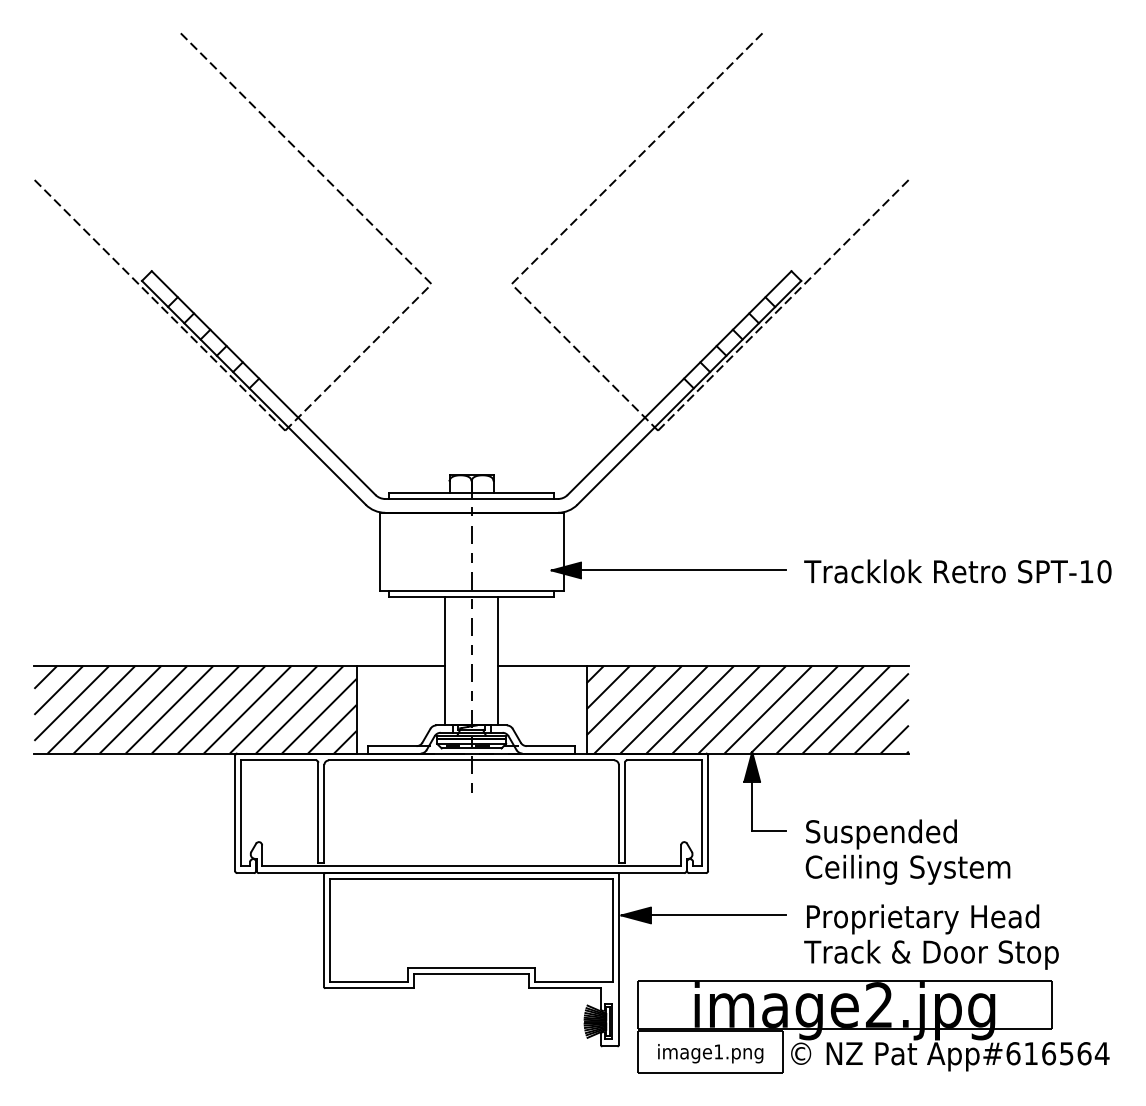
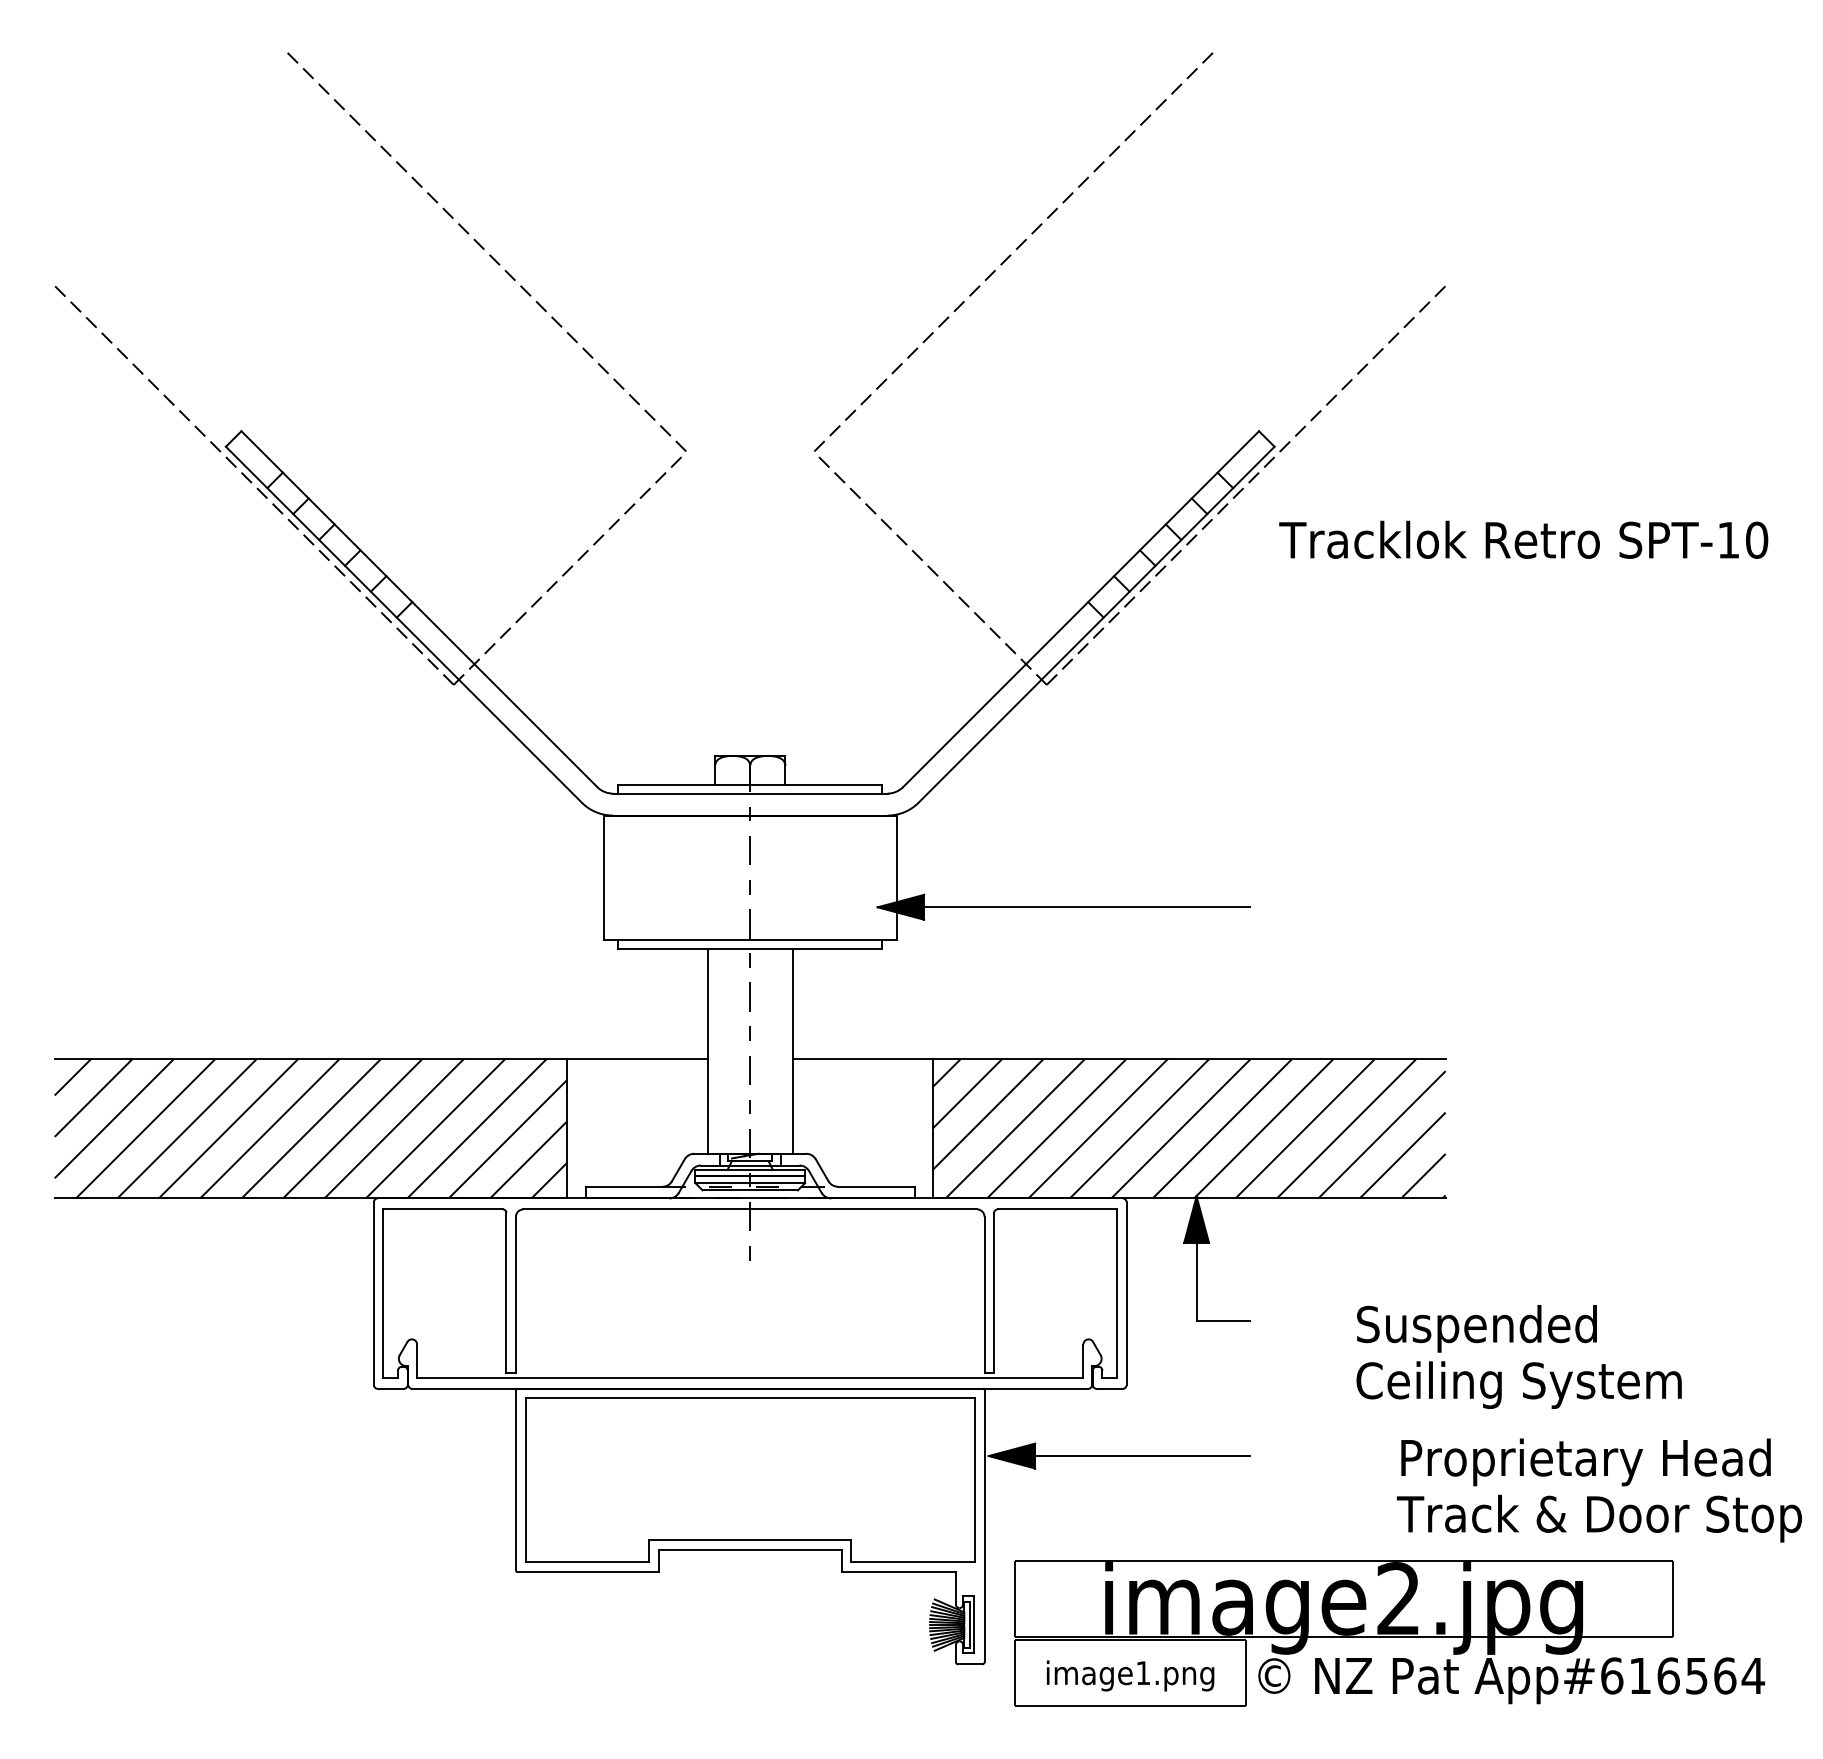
text: (957, 571) -> (1523, 539), moved
text: (907, 851) -> (1518, 1355), moved
text: (931, 936) -> (1599, 1489), moved

